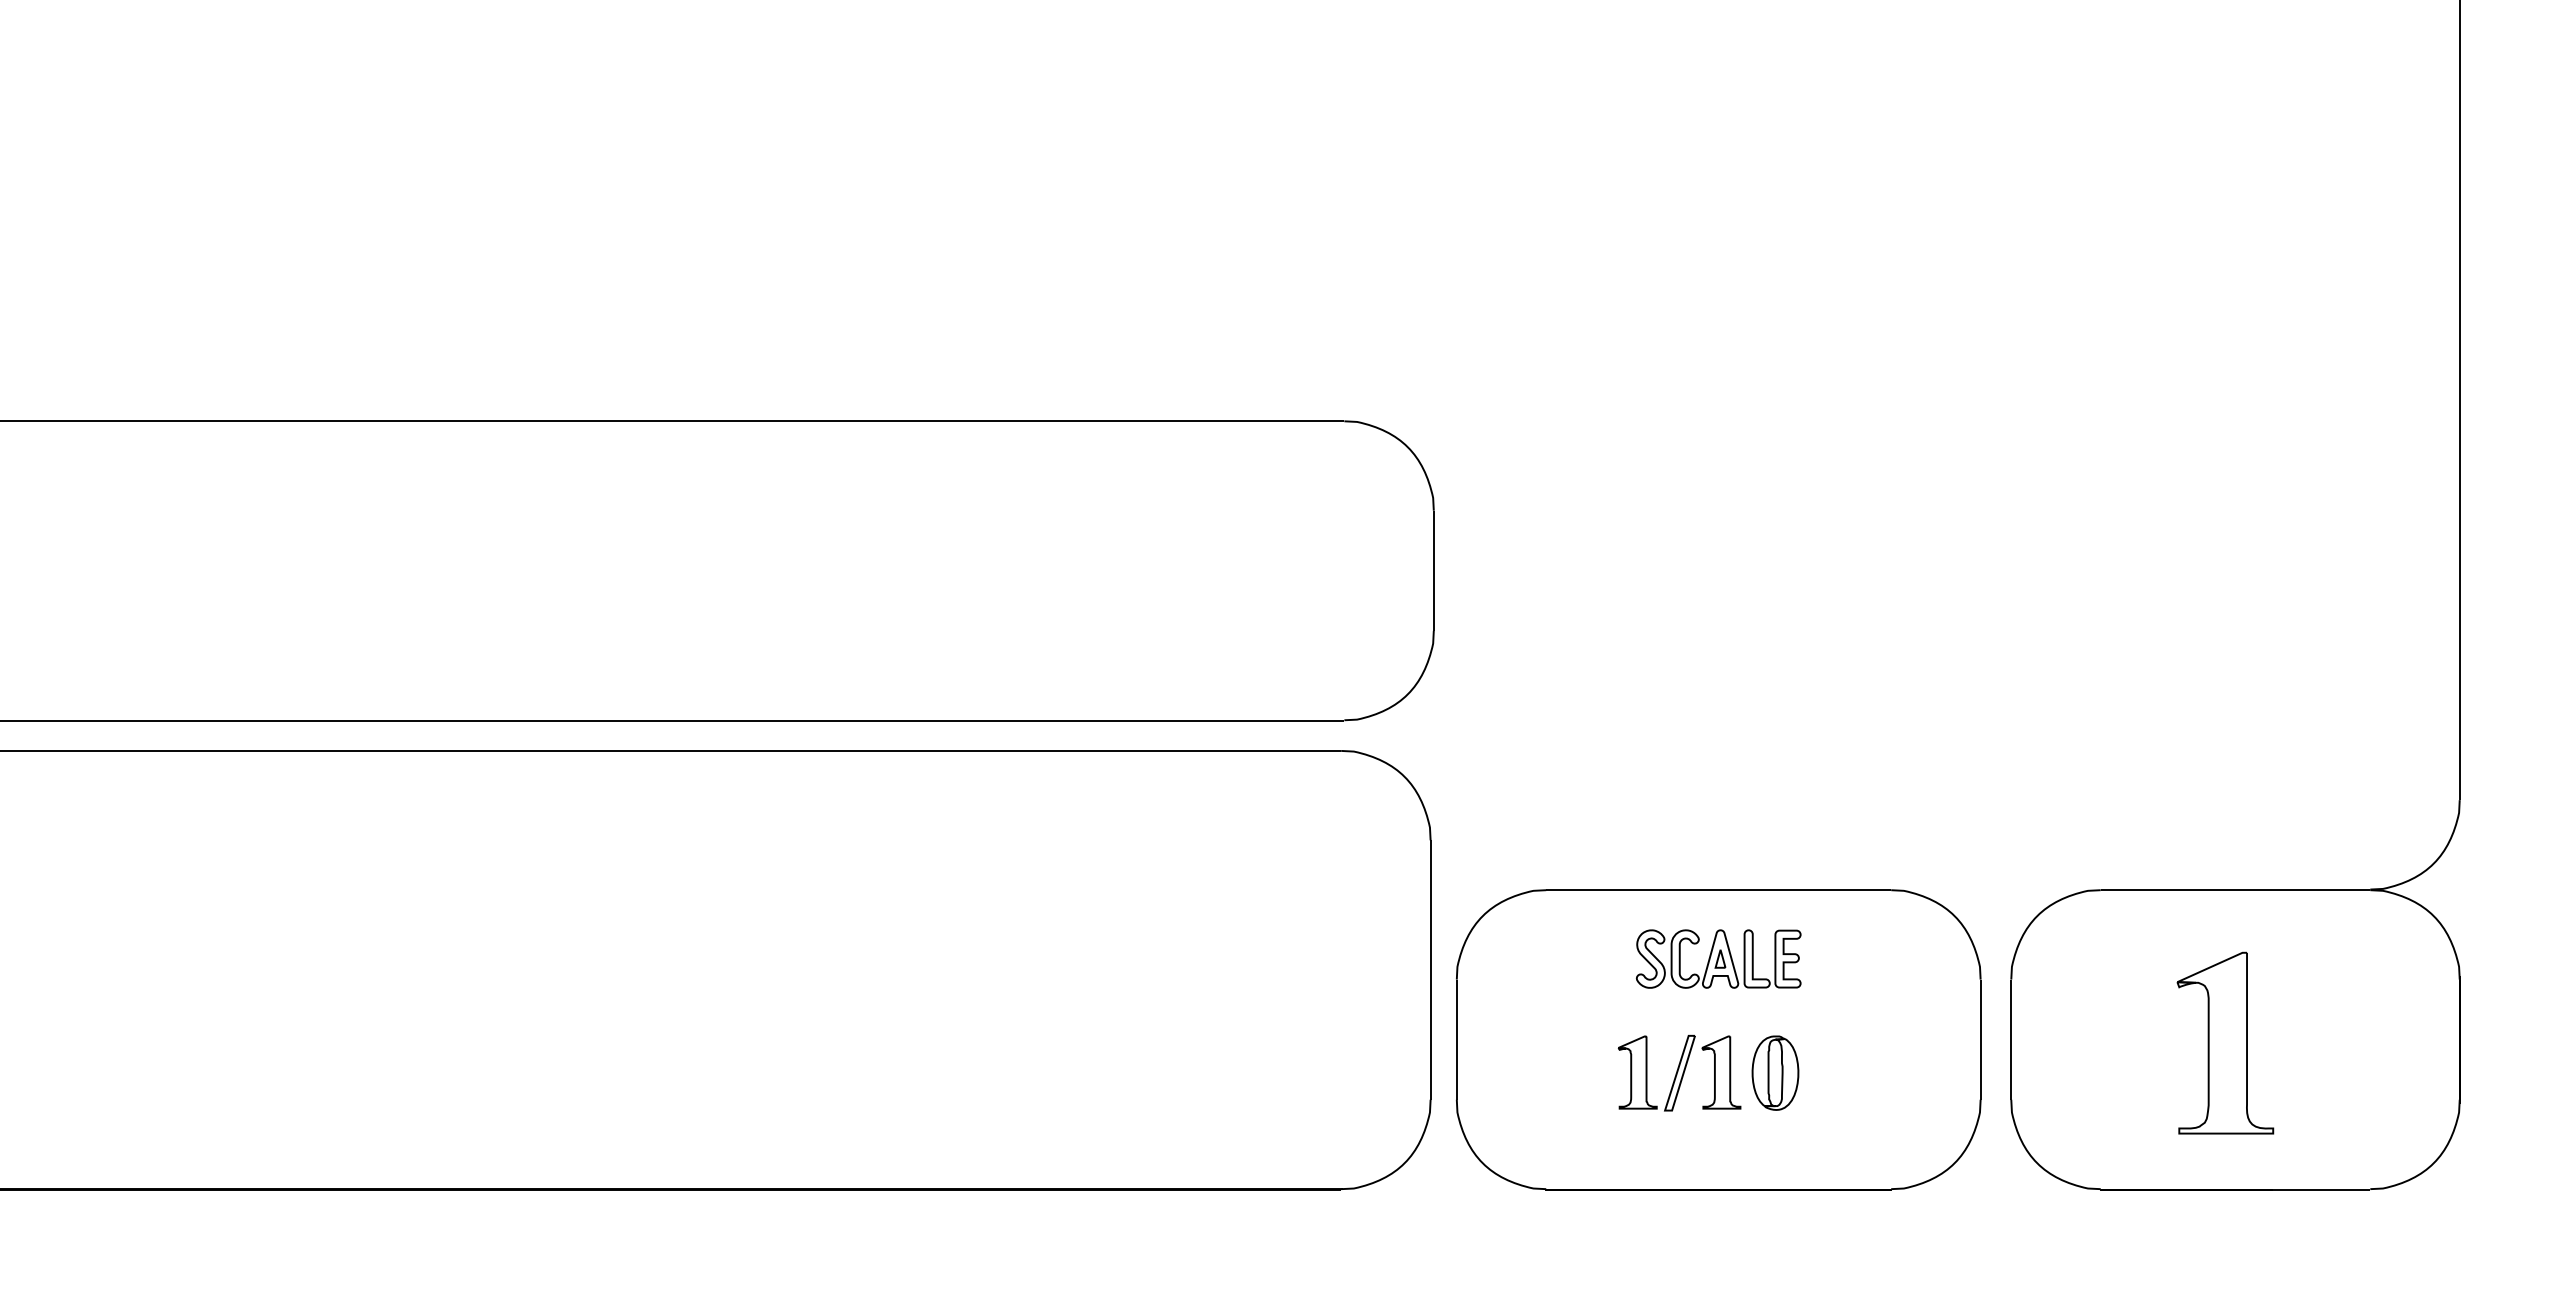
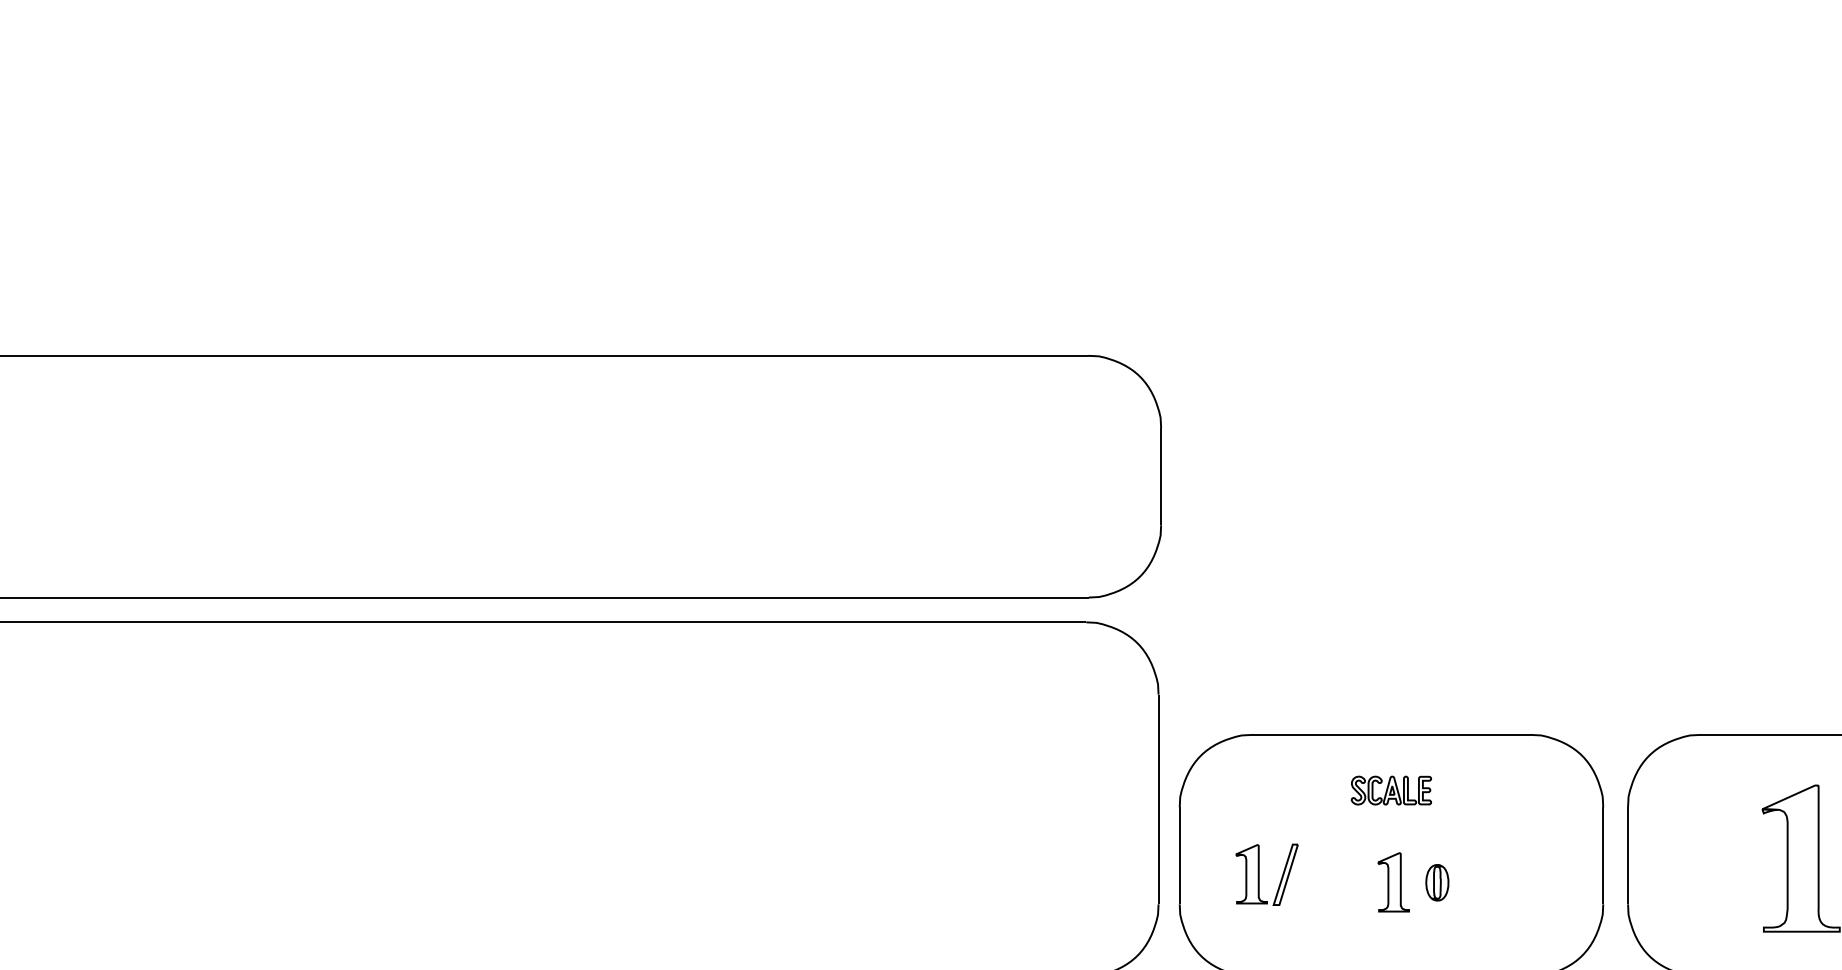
part: (1718, 958) -> (1391, 790), size x0.6
part: (1775, 1072) -> (1437, 882), size x0.6
part: (1647, 1073) -> (1259, 875), moved

